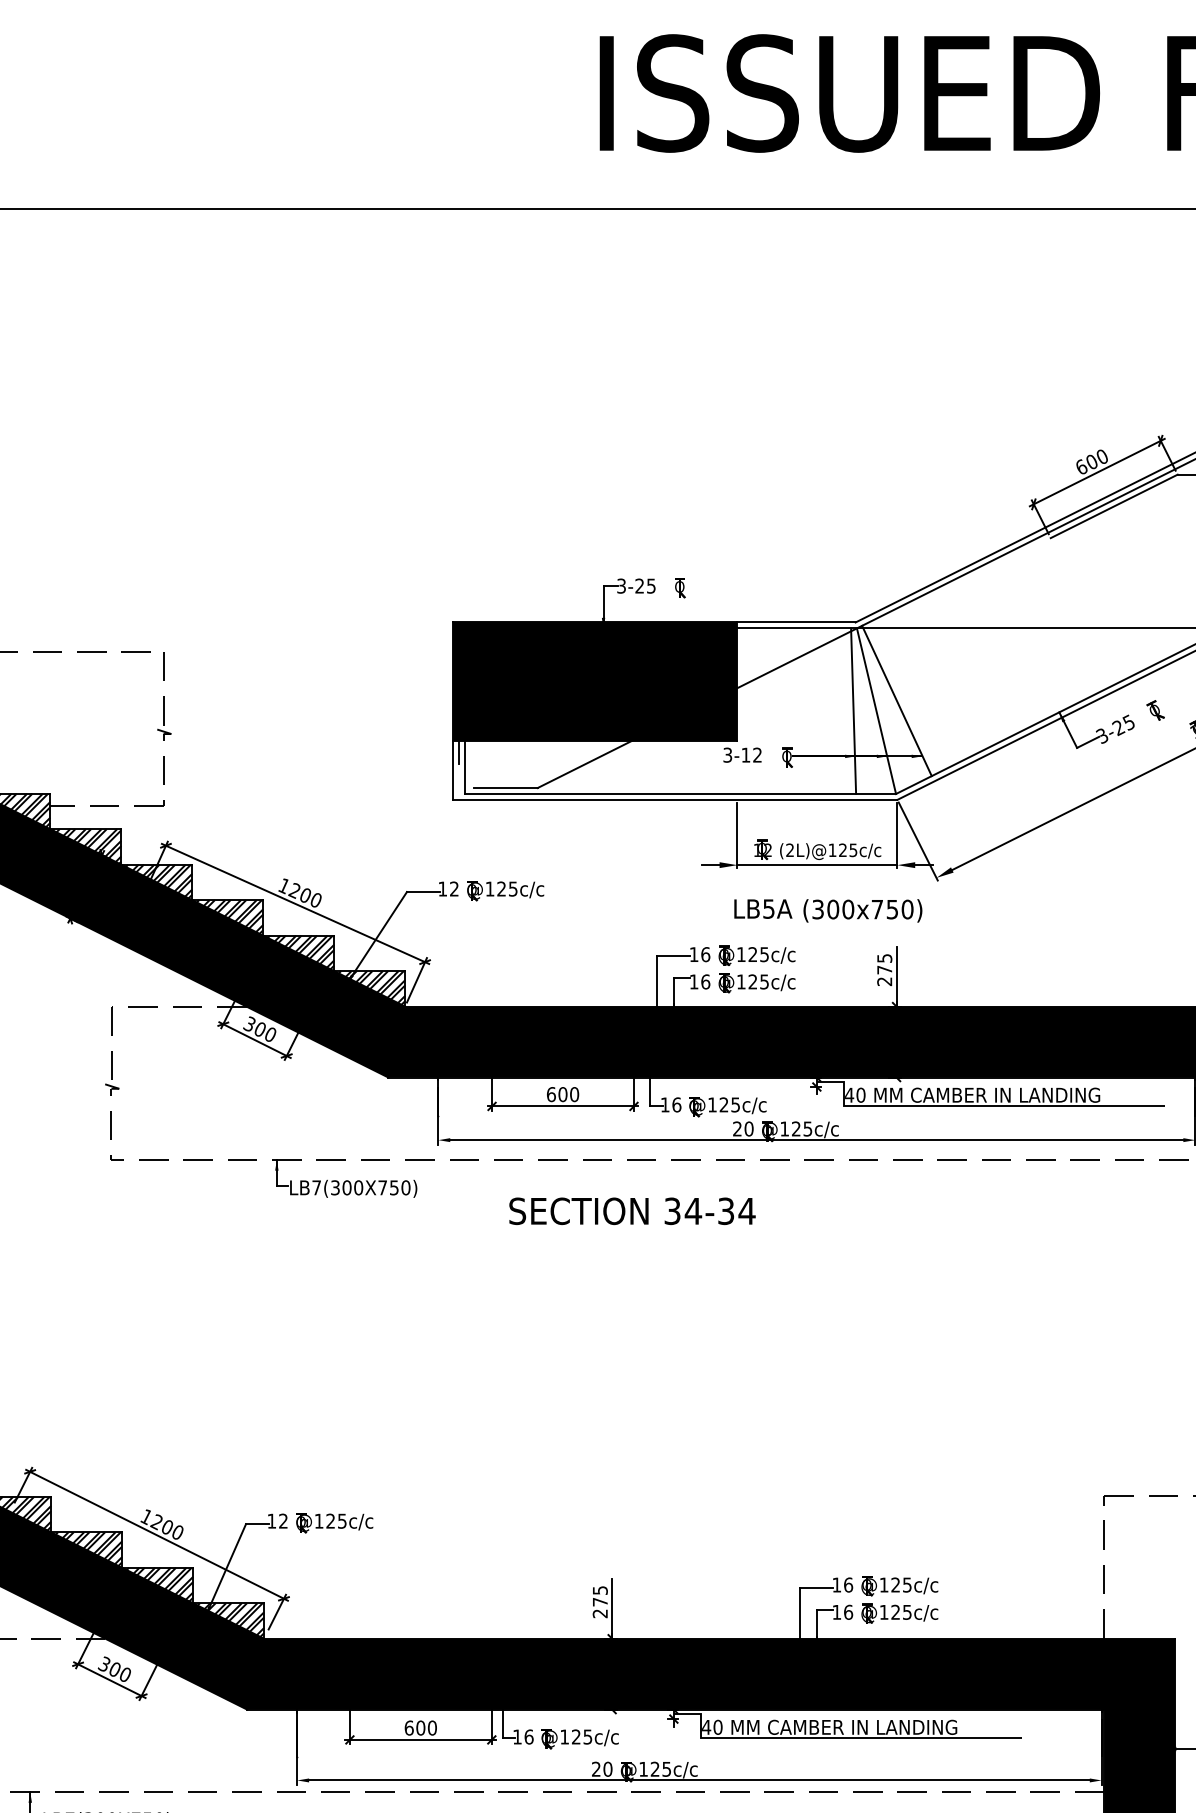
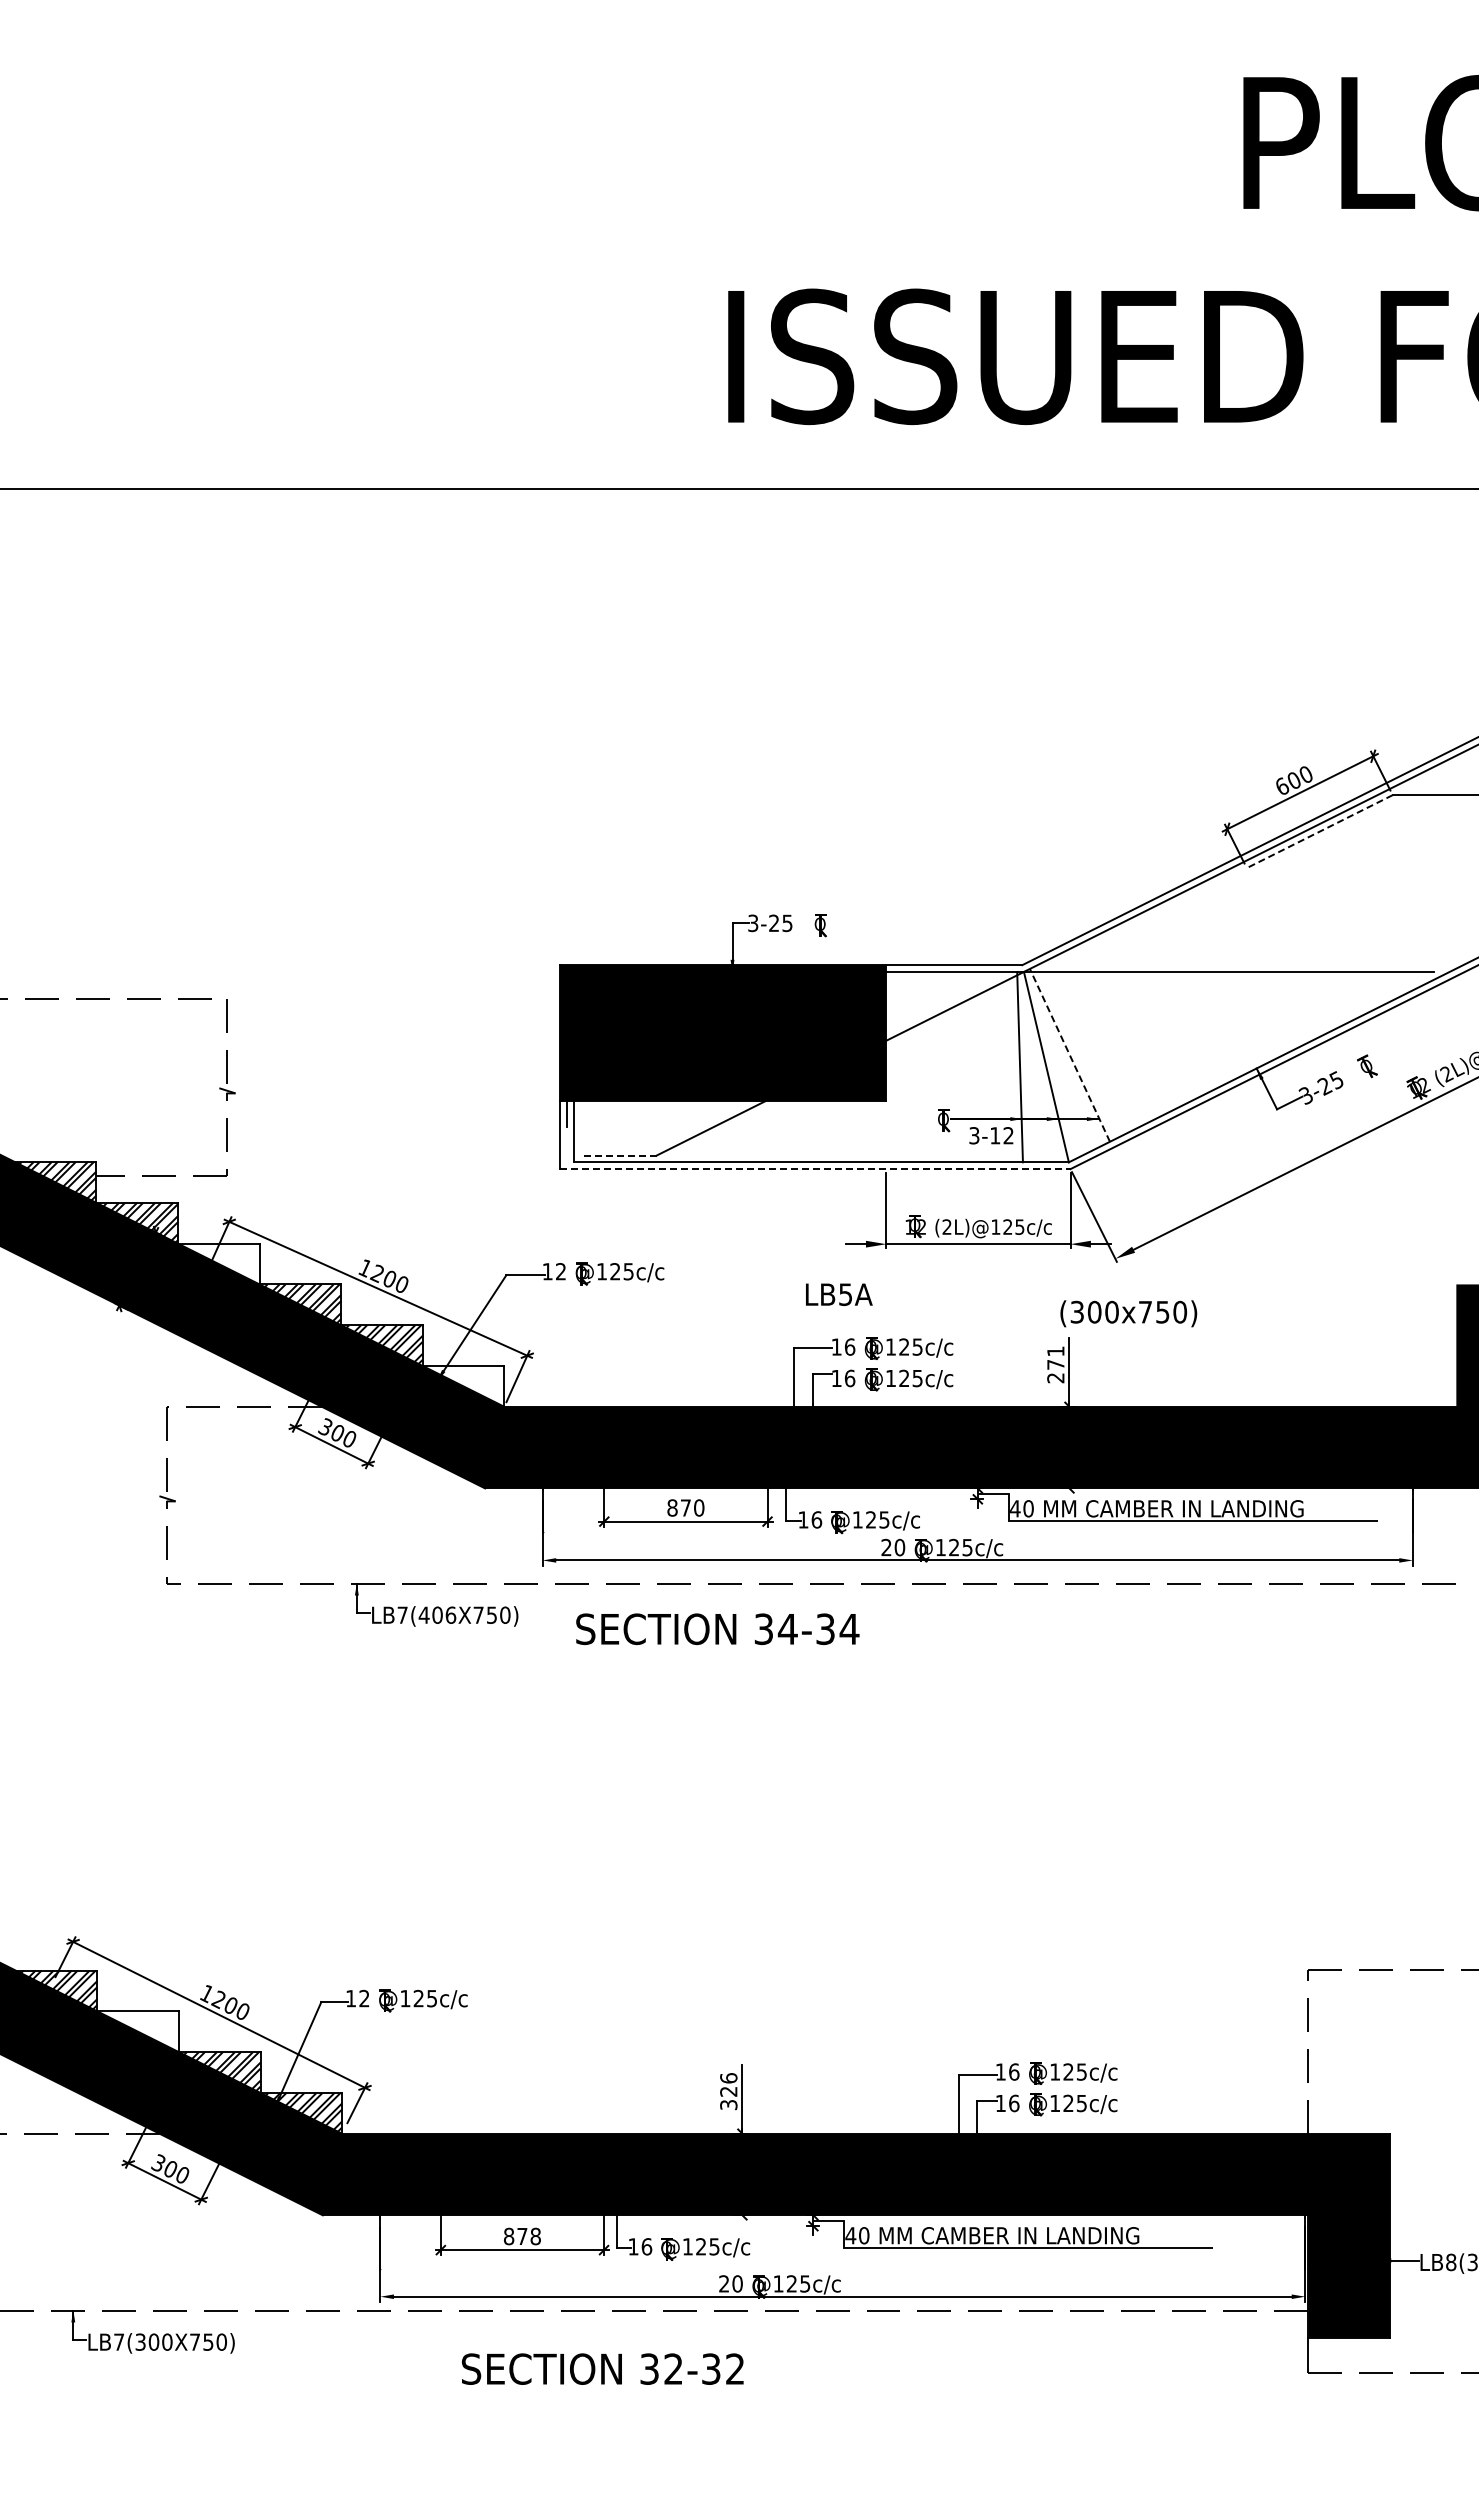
line: (1113, 506) -> (1319, 831), solid -> dashed
line: (896, 700) -> (1069, 1054), solid -> dashed
text: (742, 754) -> (991, 1135), moved
line: (506, 788) -> (620, 1155), solid -> dashed
line: (675, 800) -> (815, 1169), solid -> dashed
hatch: (157, 881) -> (219, 1262), removed
text: (763, 908) -> (839, 1294), moved
text: (862, 910) -> (1128, 1313), moved
text: (884, 958) -> (1055, 1351), 275 -> 271
hatch: (370, 988) -> (464, 1385), removed
text: (557, 1094) -> (679, 1507), 600 -> 870
text: (346, 1187) -> (437, 1614), LB7(300X750) -> LB7(406X750)
text: (632, 1211) -> (717, 1629), moved
hatch: (86, 1548) -> (138, 2030), removed
text: (600, 1601) -> (728, 2091), 275 -> 326
text: (420, 1728) -> (521, 2236), 600 -> 878

